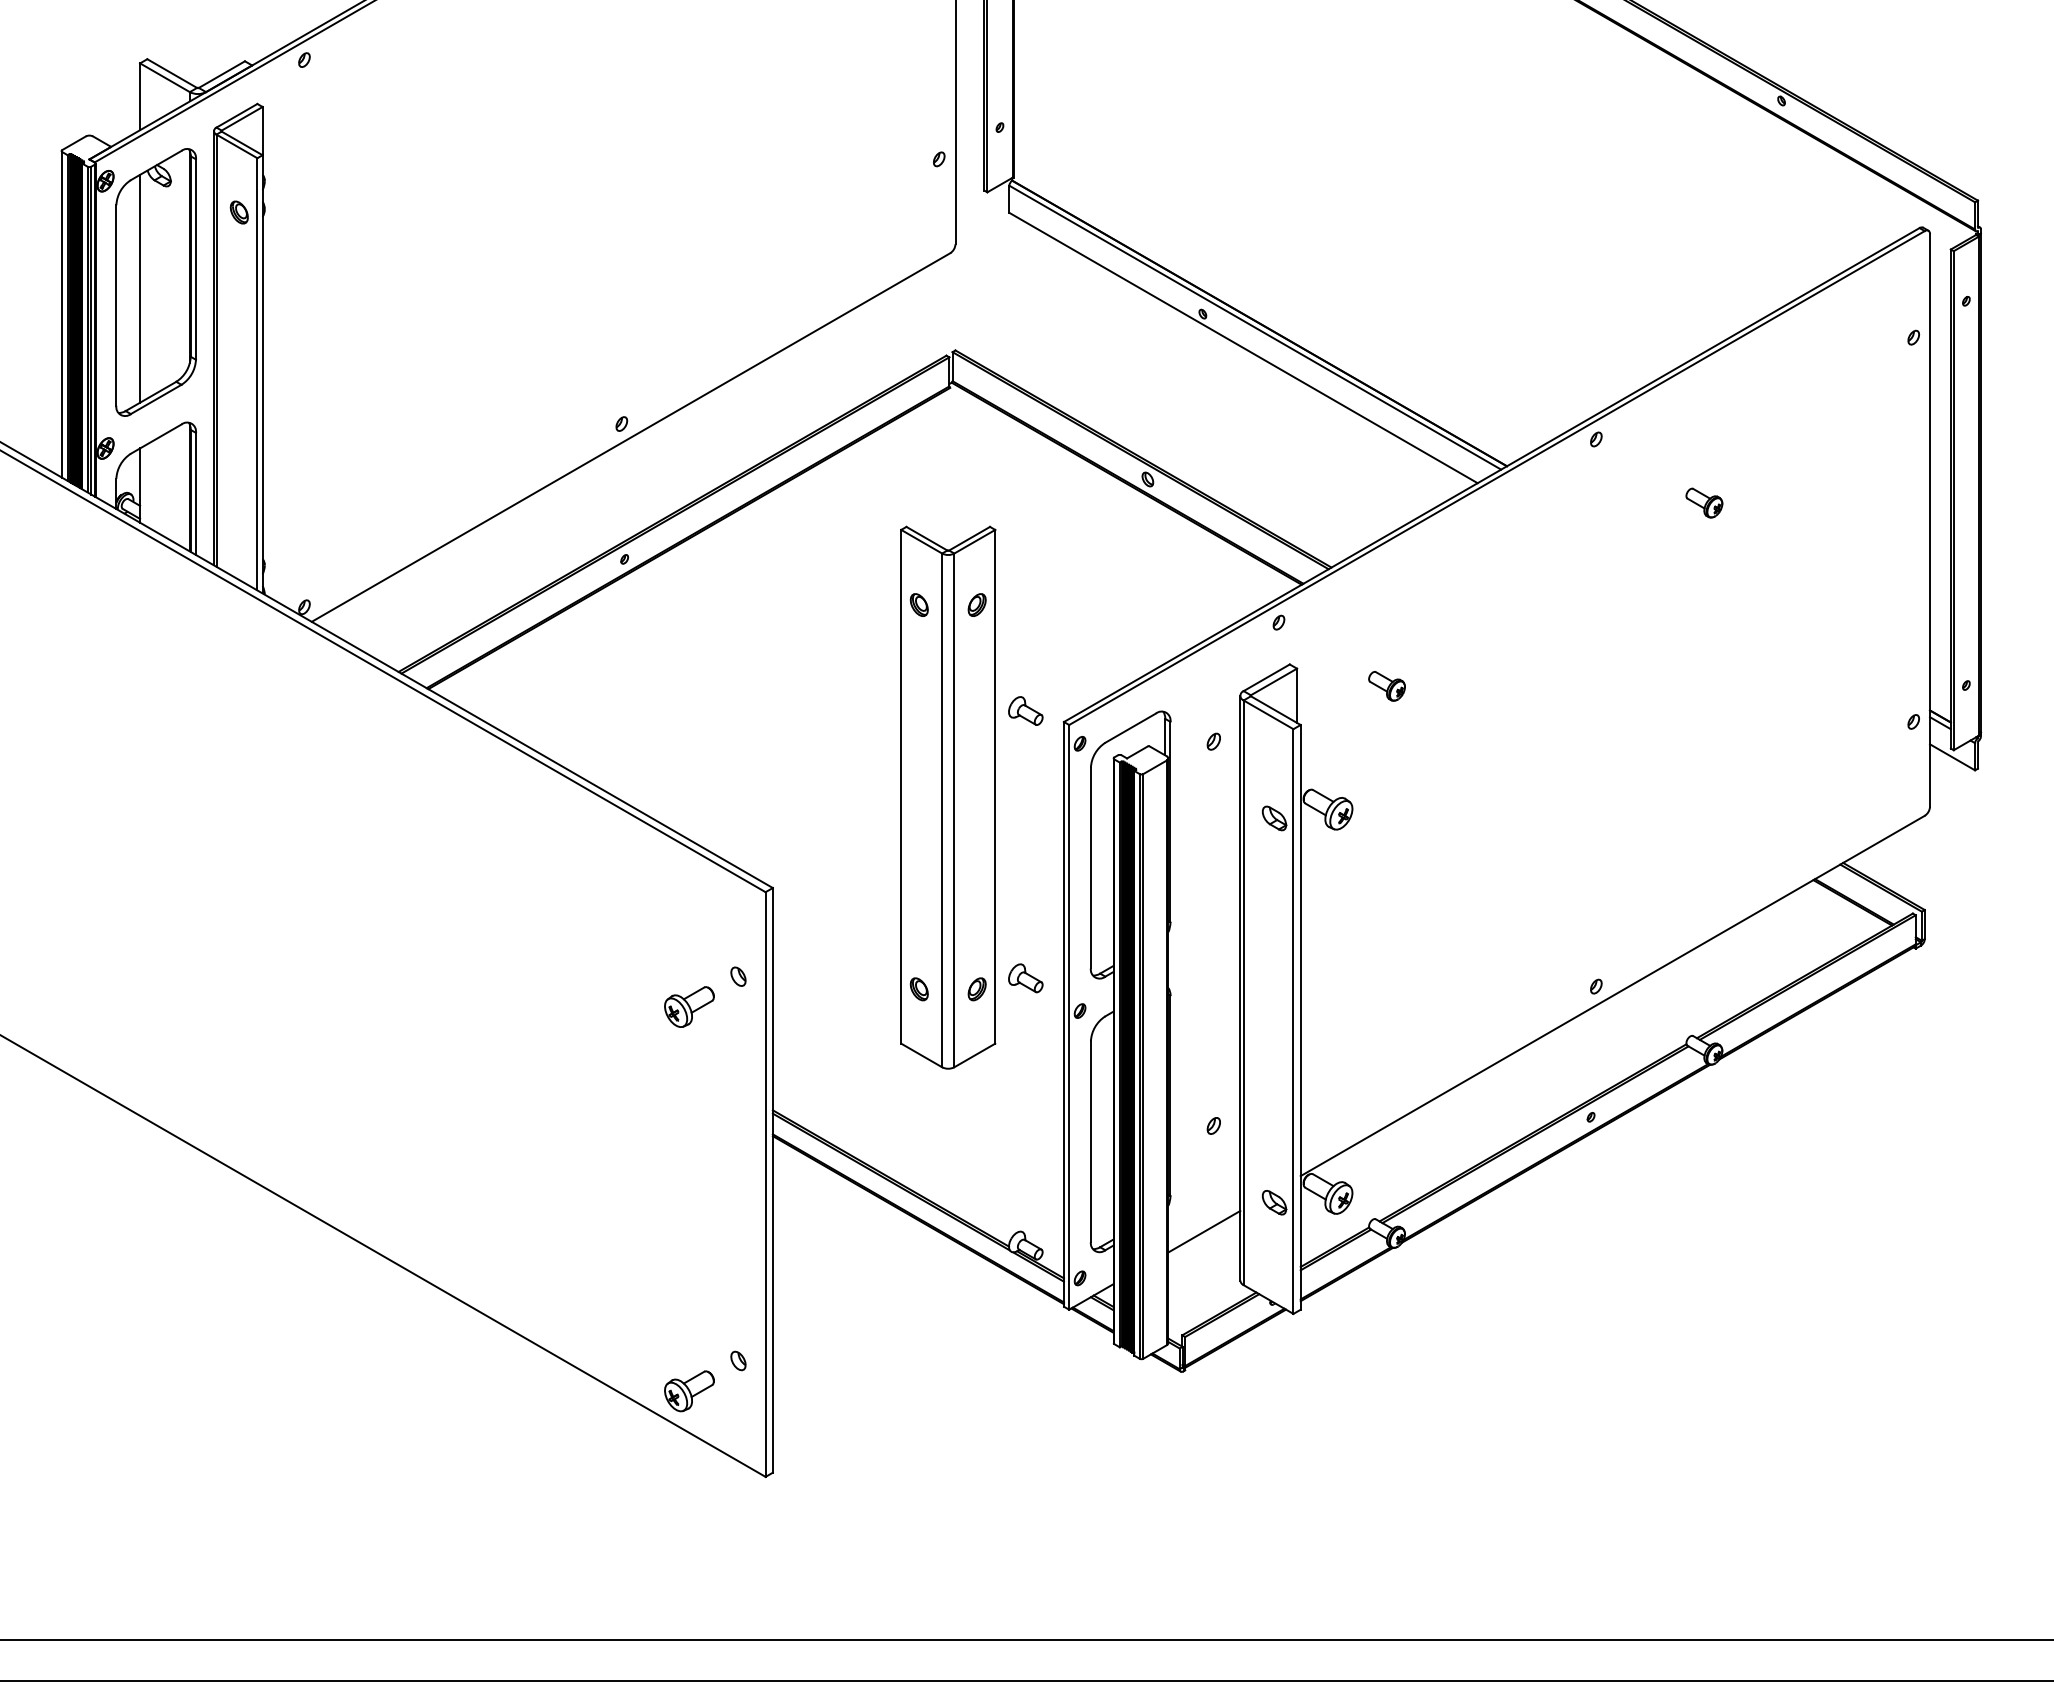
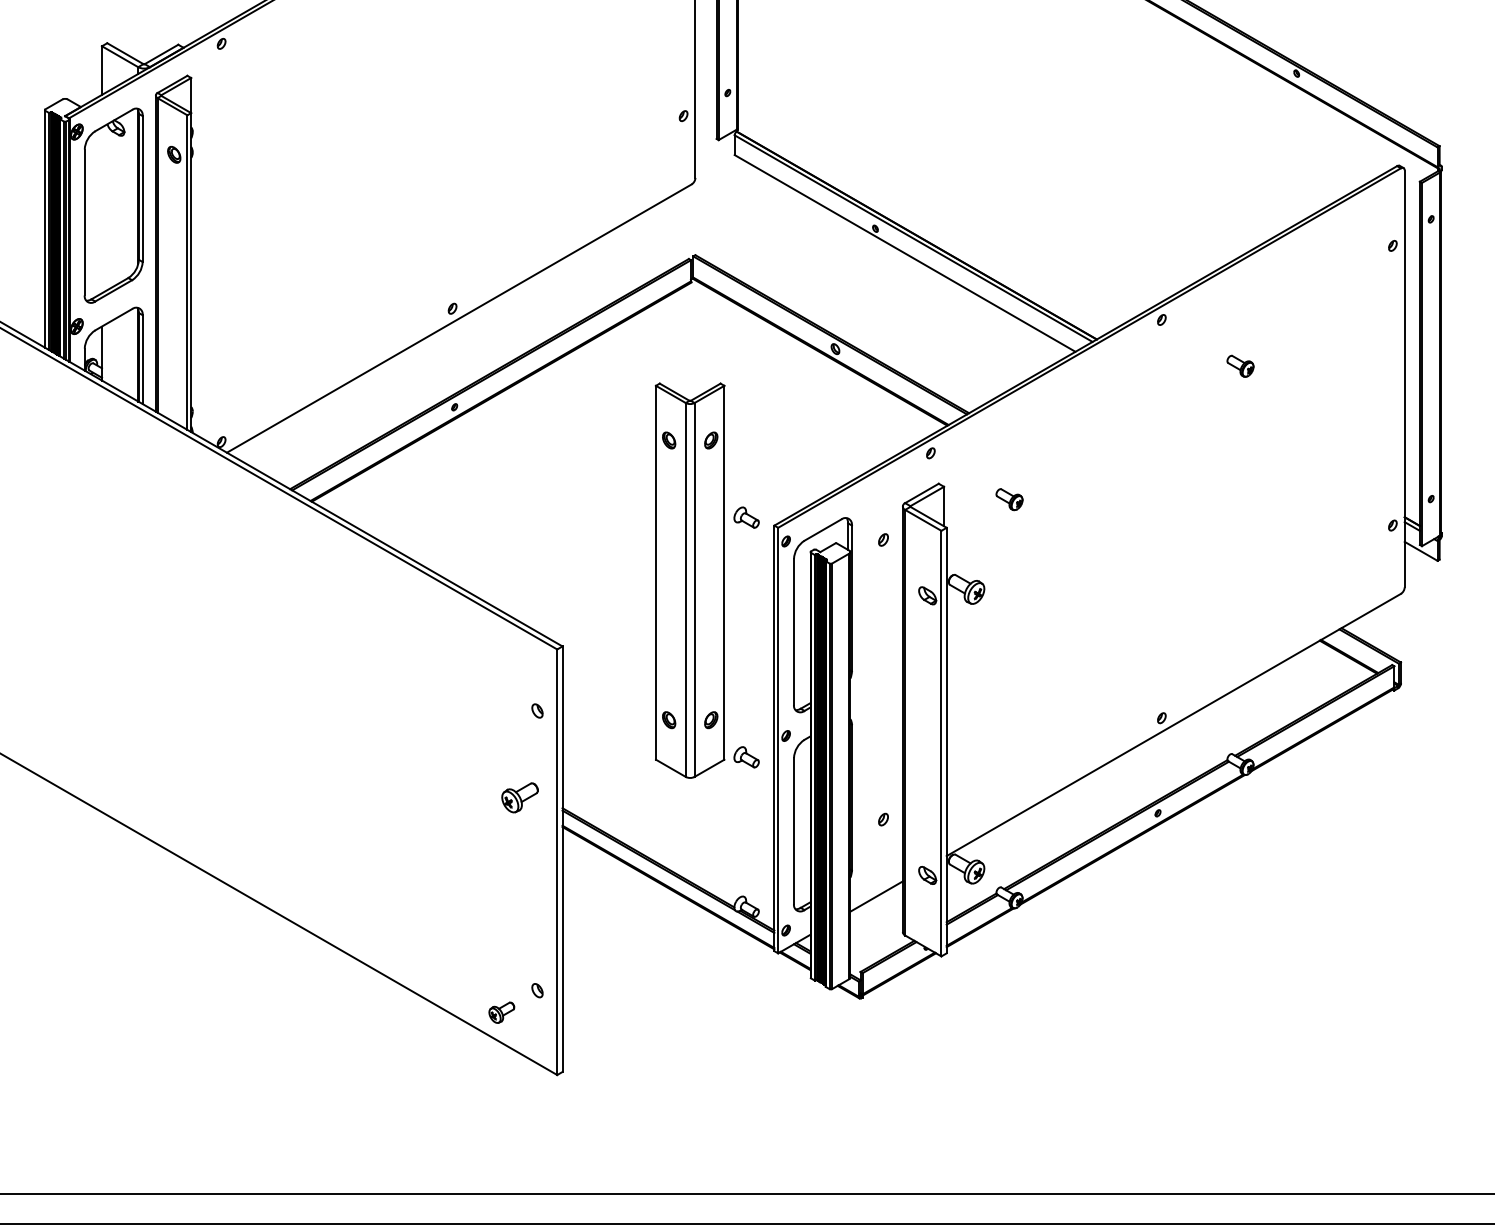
line: (140, 288) -> (102, 210), removed
part: (1025, 978) -> (746, 757), moved
part: (689, 1006) -> (520, 797), moved
part: (689, 1391) -> (501, 1012), size x0.7

